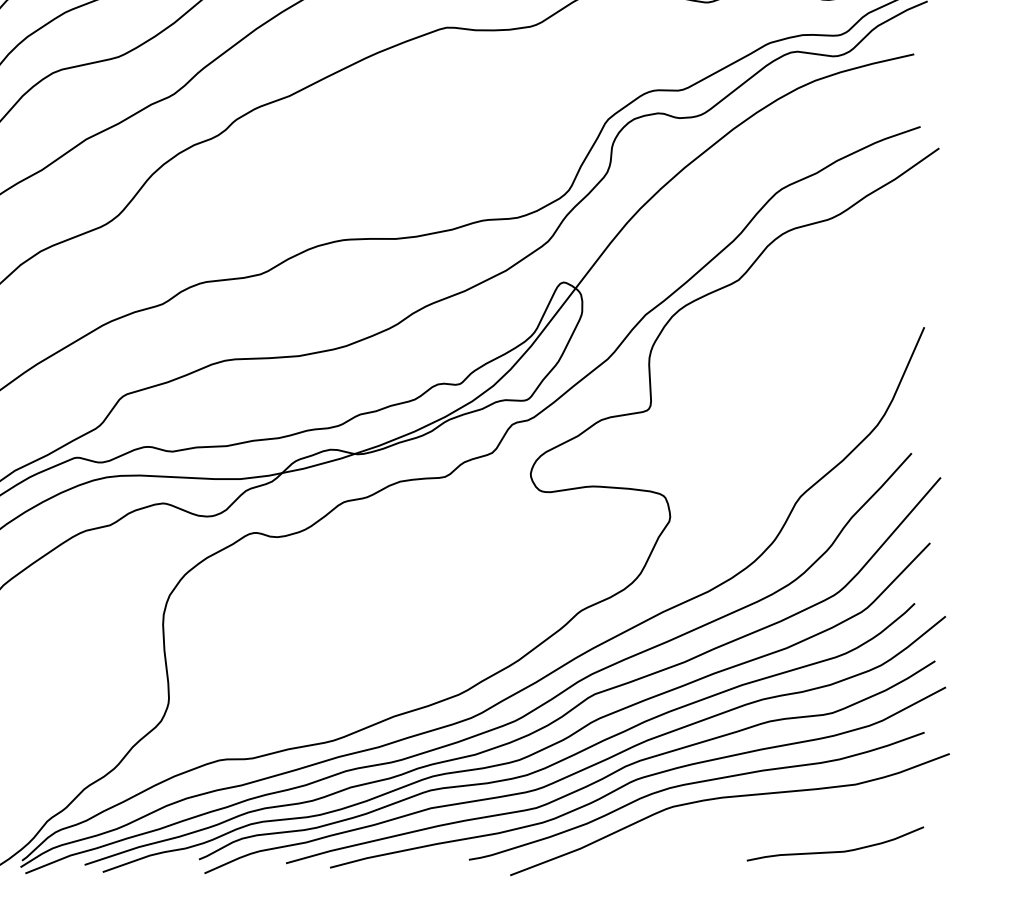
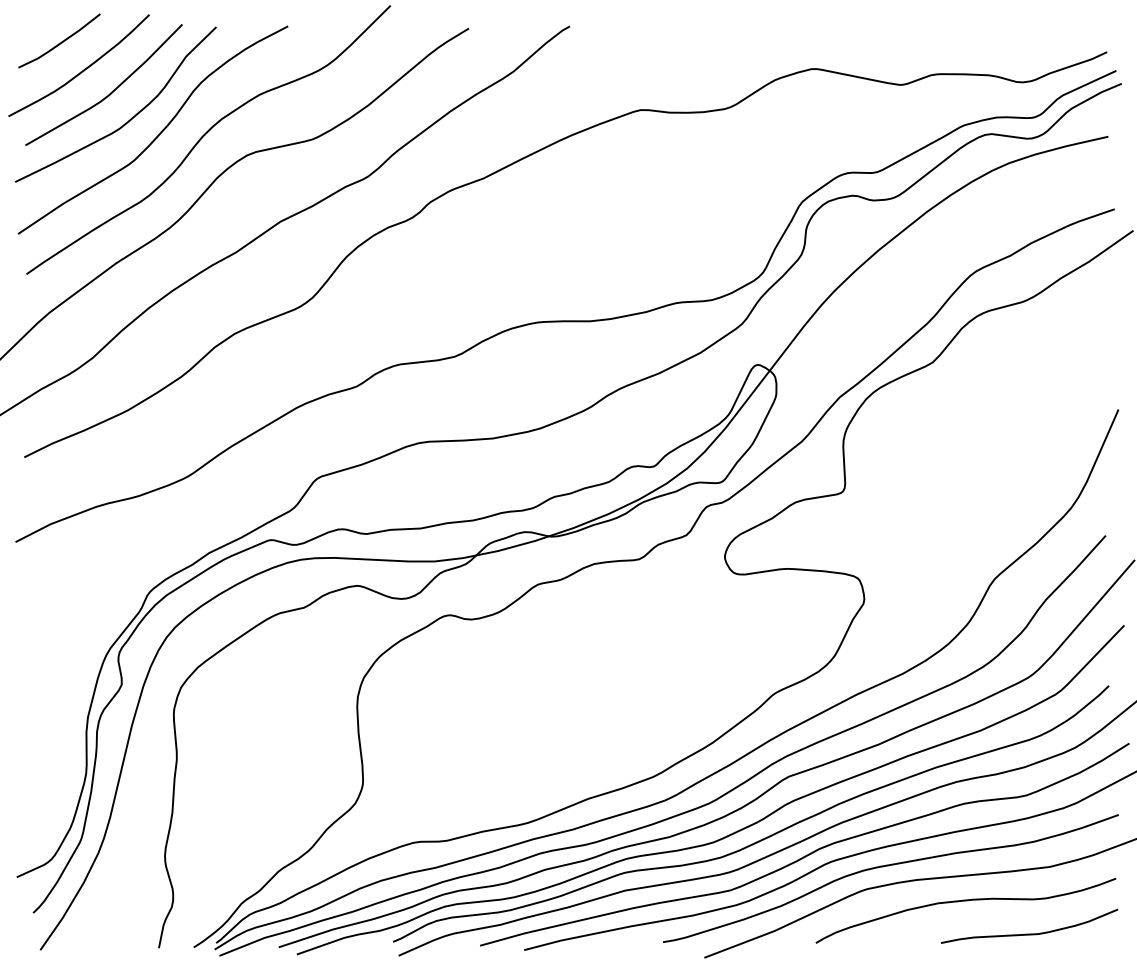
curve: (771, 819) -> (965, 901), added

